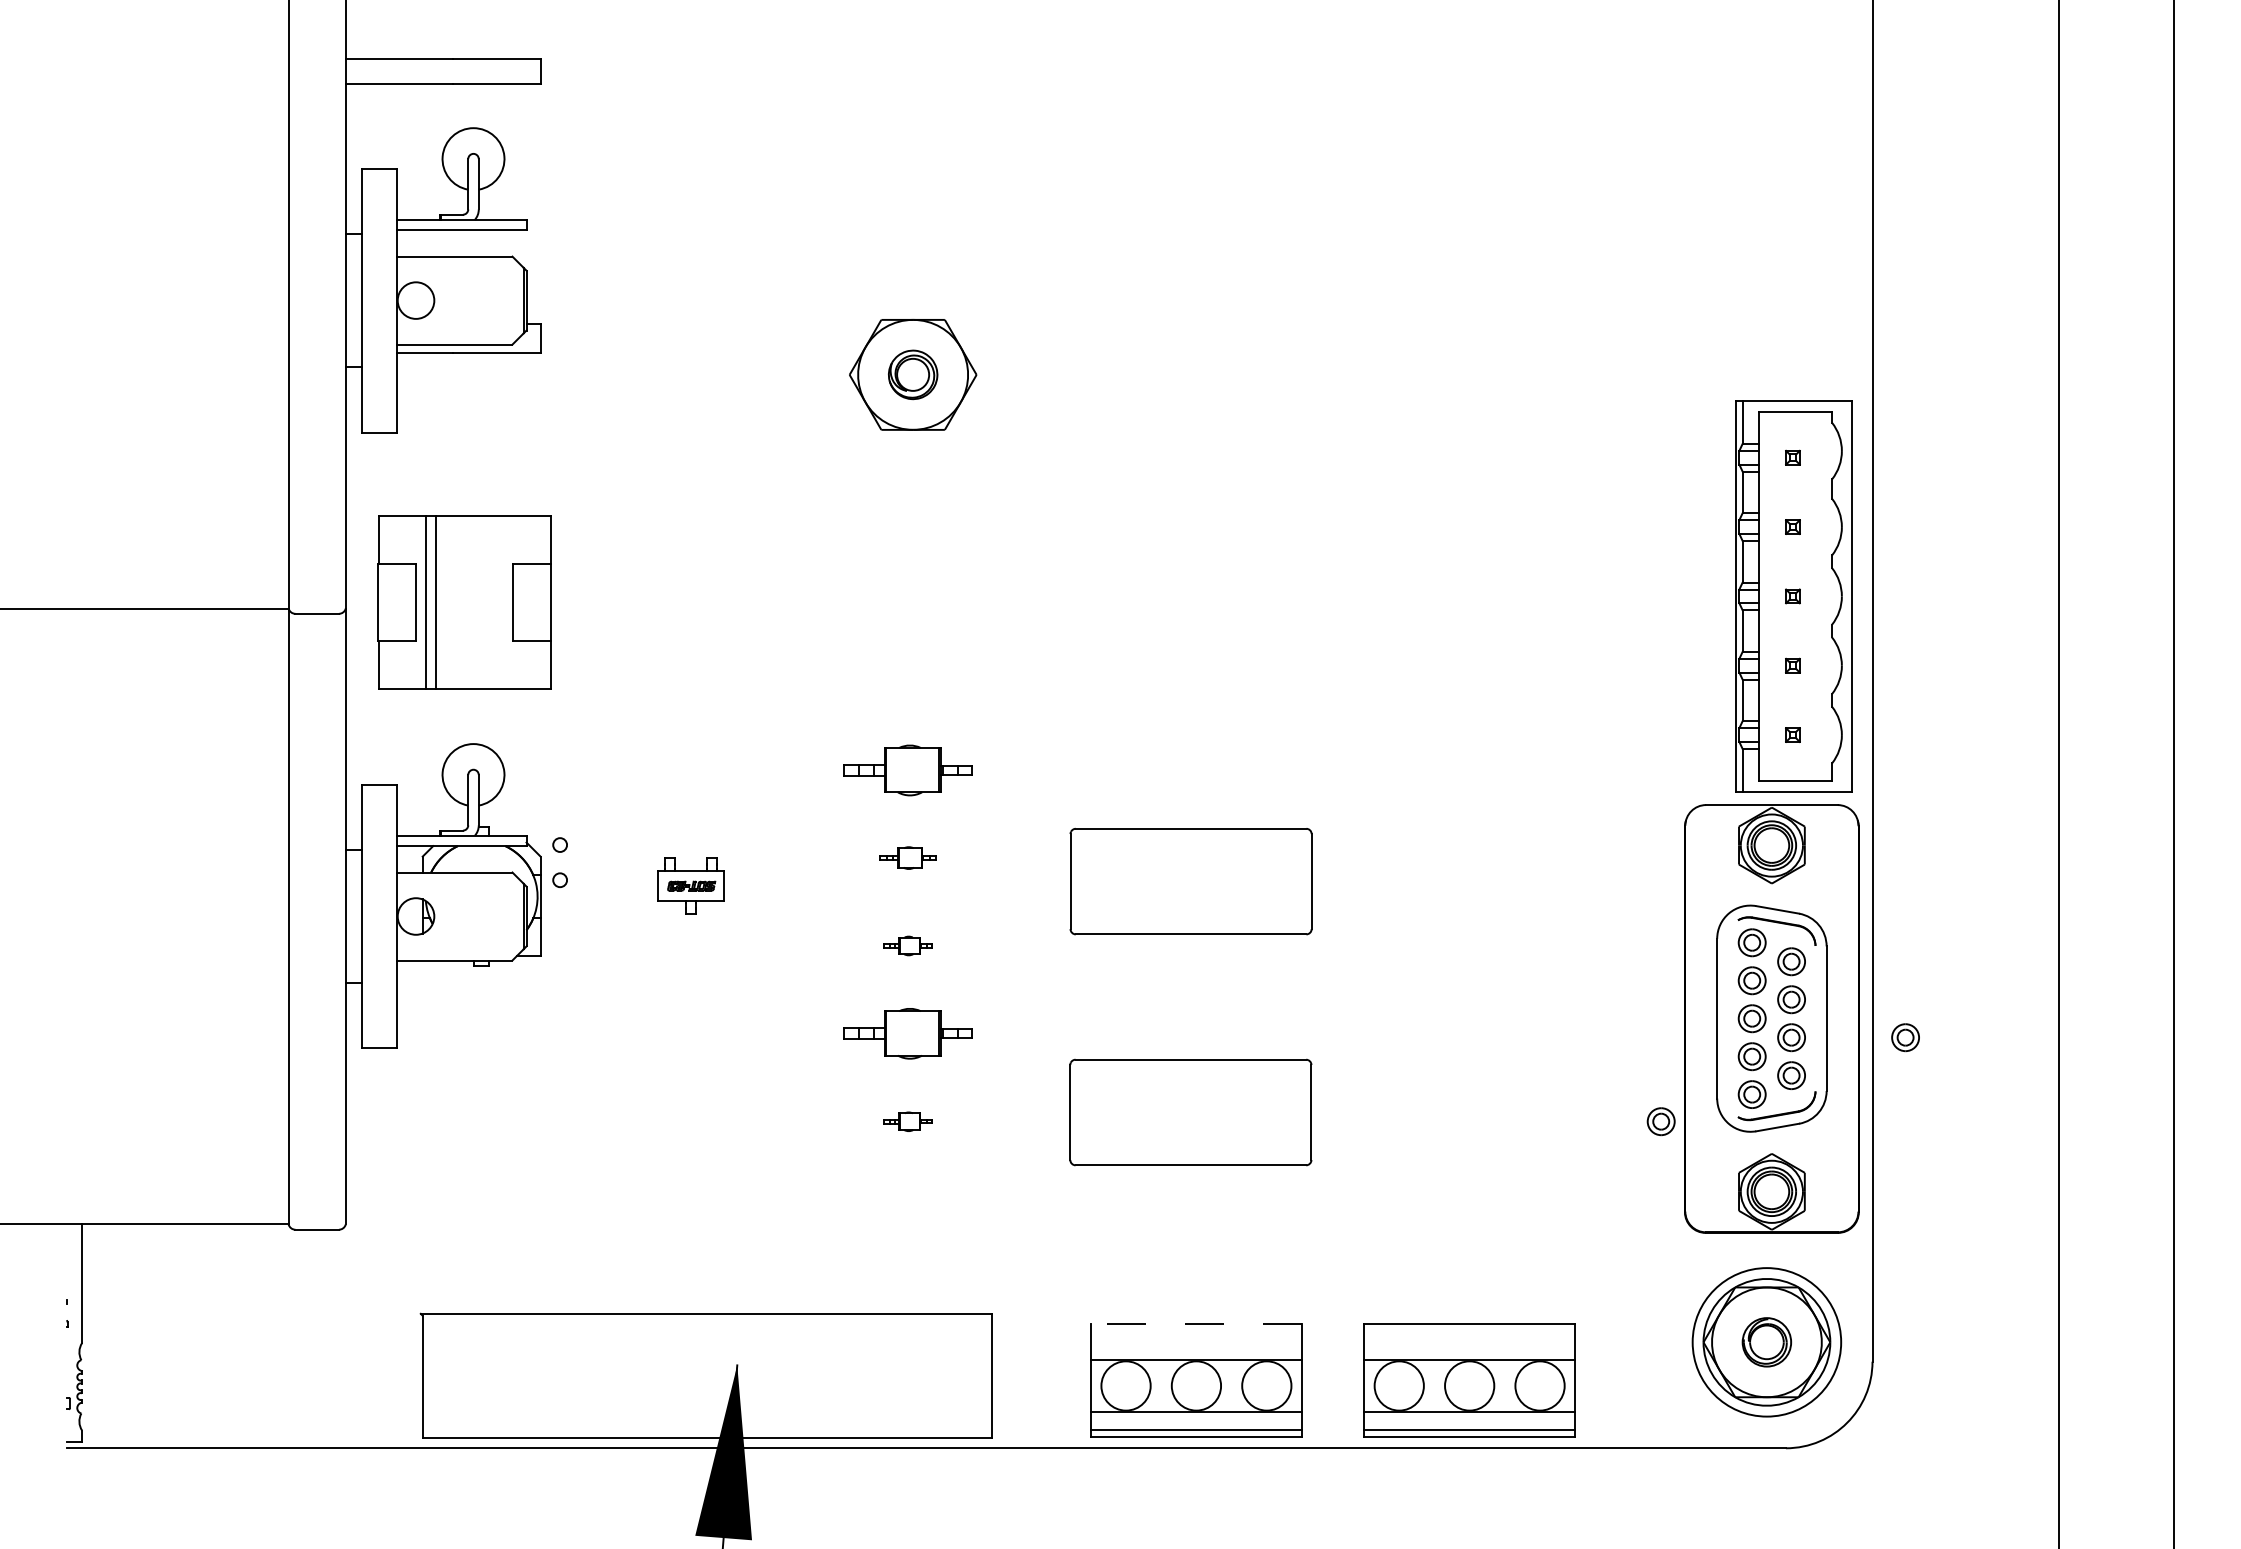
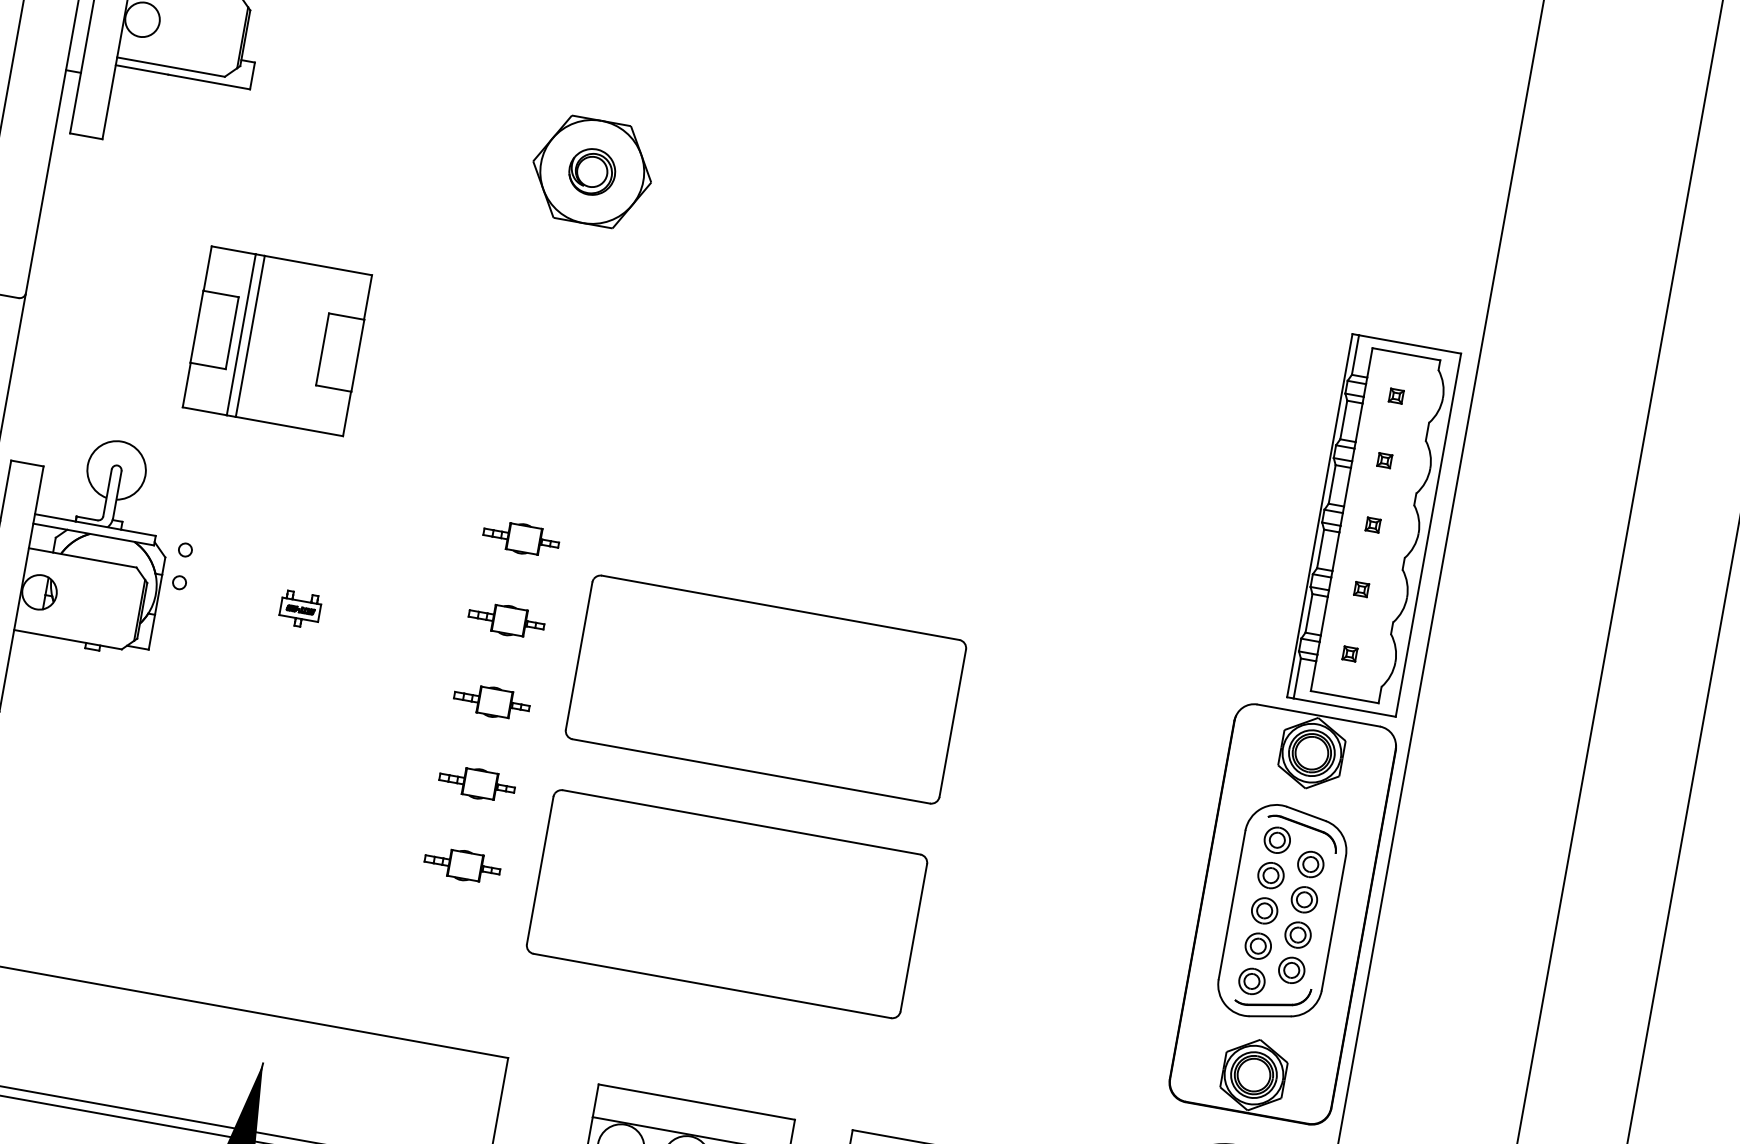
part: (464, 602) -> (277, 341), moved
part: (907, 769) -> (521, 537), size x0.62
part: (907, 857) -> (506, 619), size x1.43
part: (1190, 881) -> (765, 689), size x1.67
part: (690, 885) -> (299, 609), size x0.62
part: (907, 945) -> (491, 701), size x1.67
part: (907, 1033) -> (476, 783), size x0.62
part: (1905, 1037) -> (1404, 953), removed
part: (1190, 1112) -> (726, 904), size x1.67
part: (907, 1121) -> (462, 865), size x1.67
part: (1660, 1121) -> (1162, 991), removed
line: (1196, 1324) -> (696, 1102), dashed -> solid

